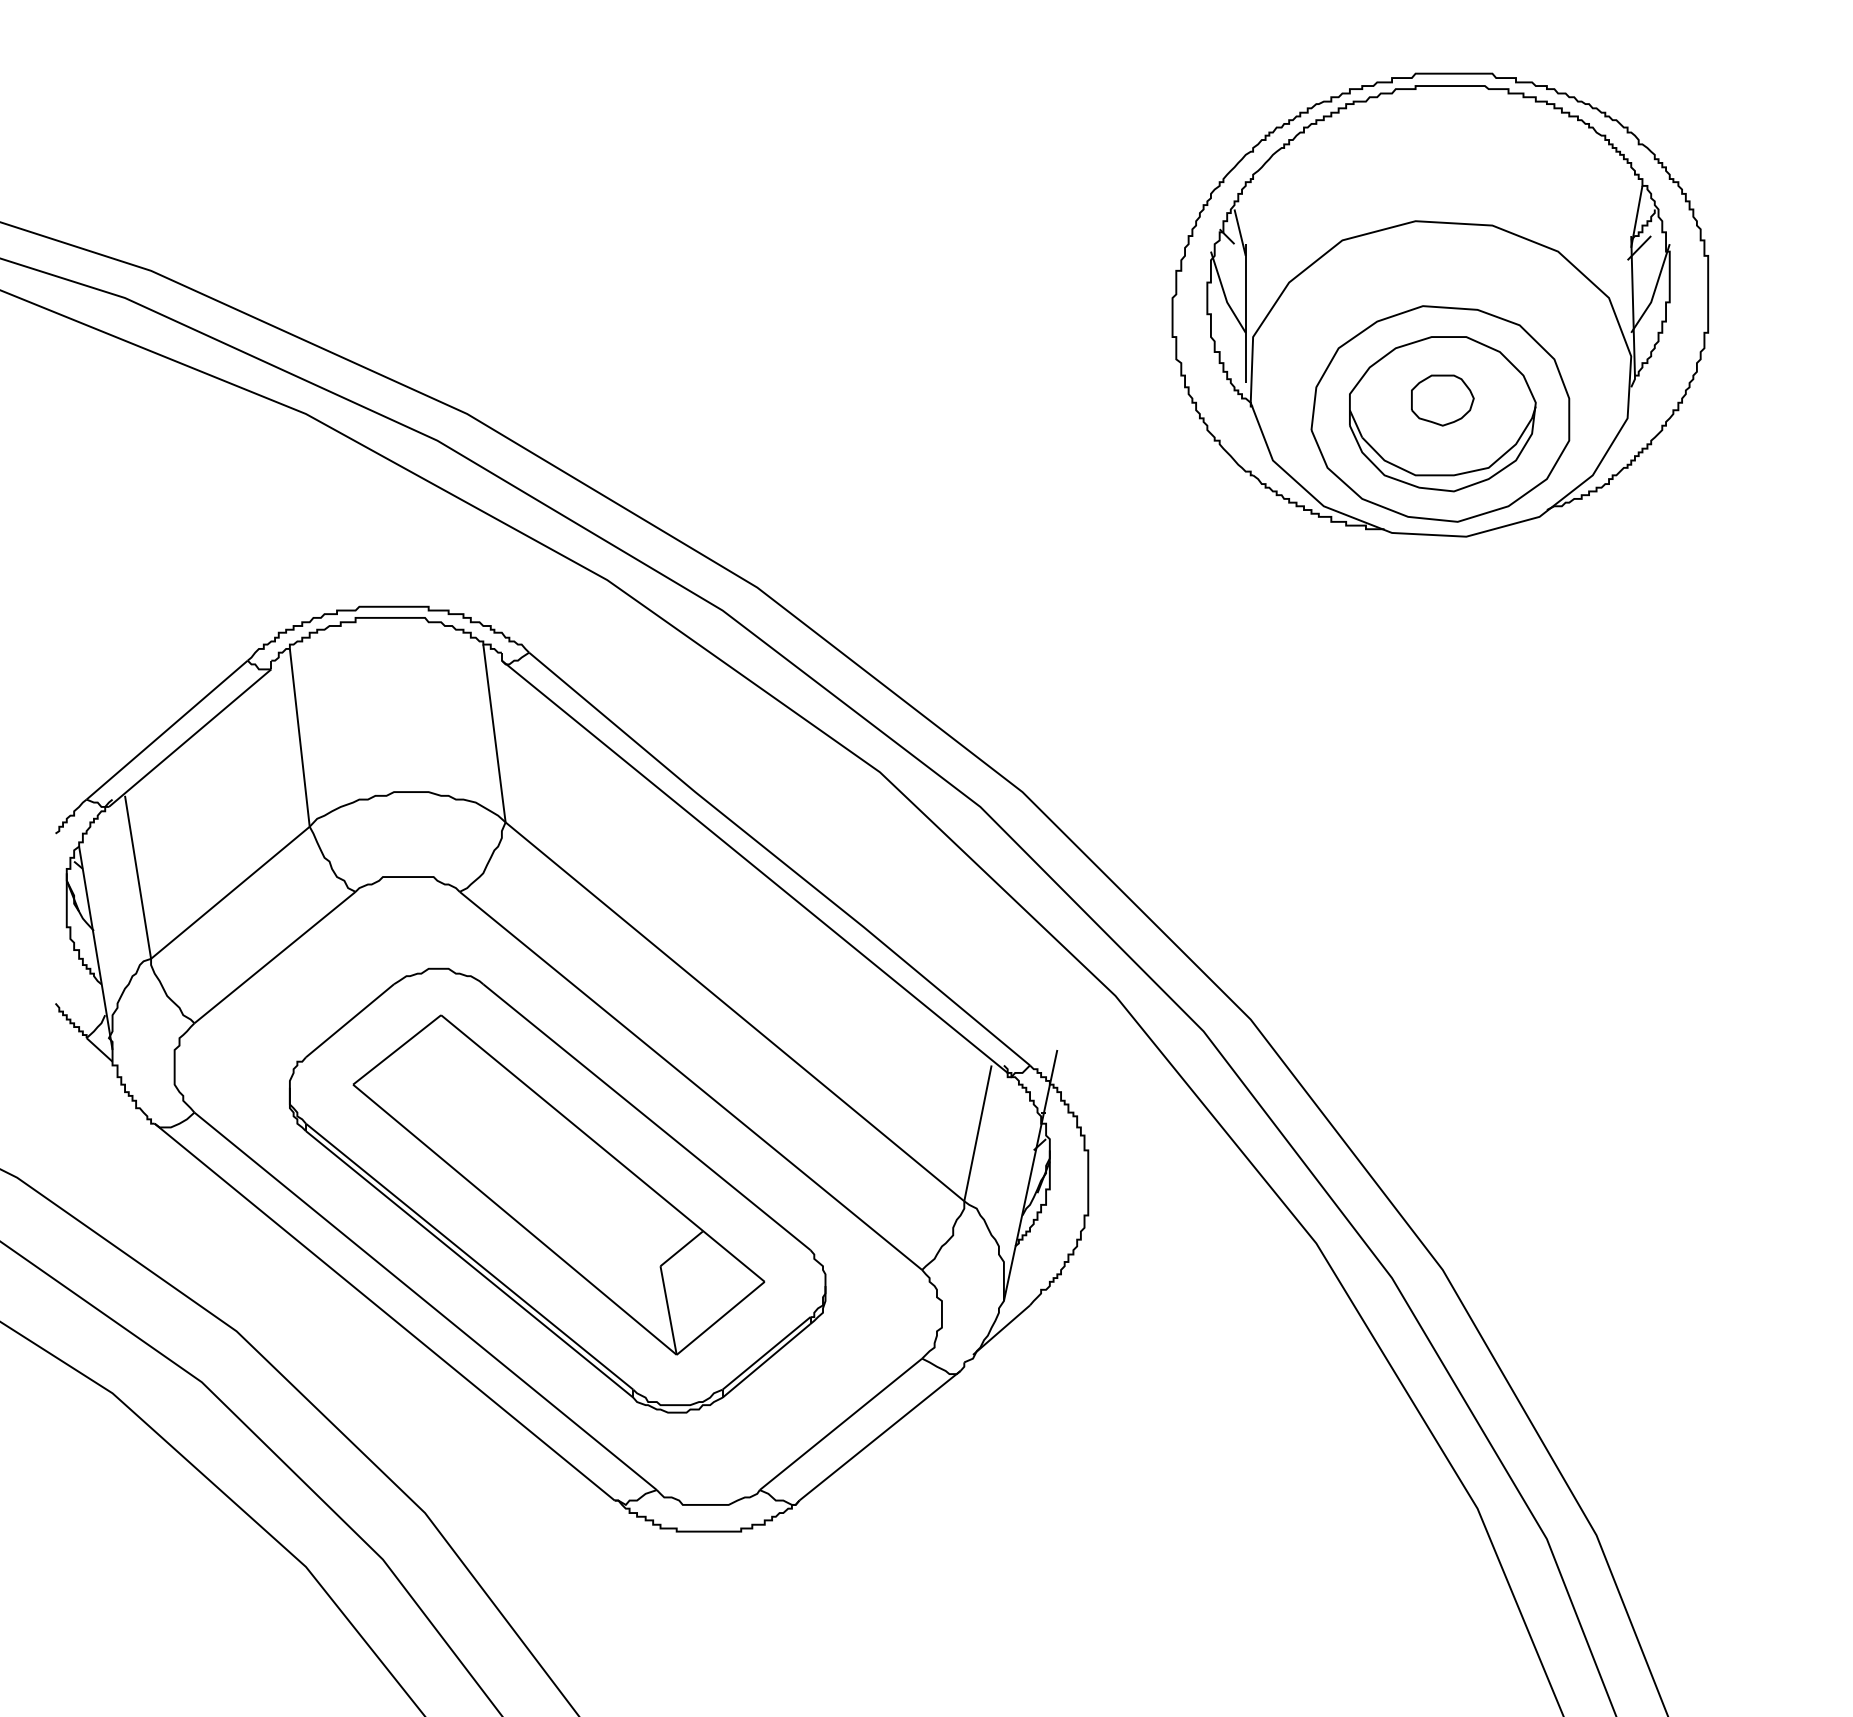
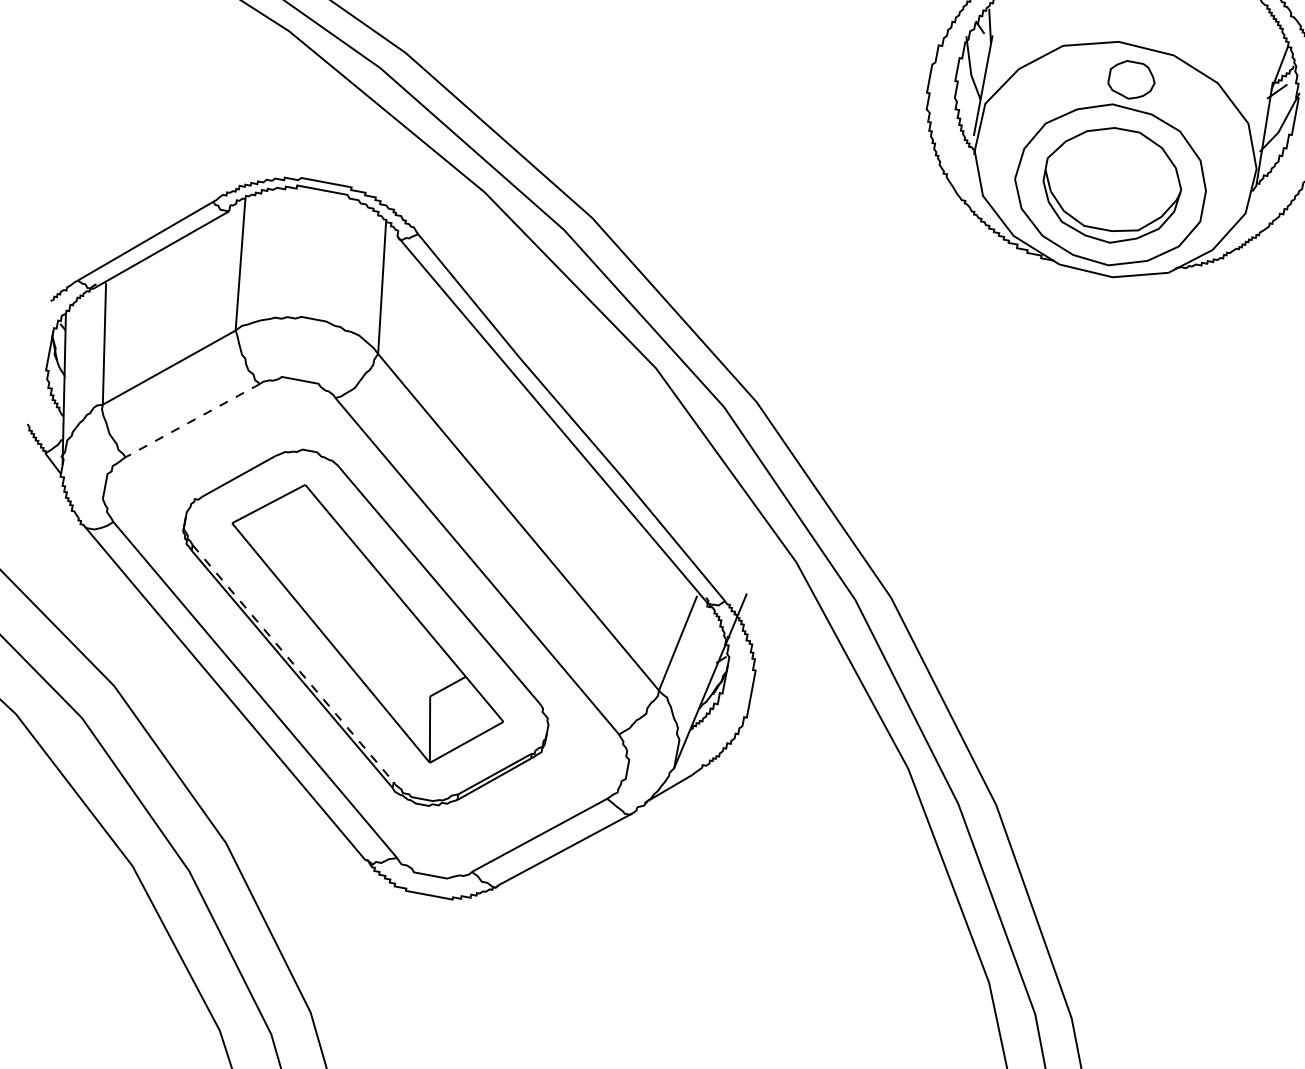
part: (1442, 400) -> (1131, 80), moved
line: (275, 957) -> (193, 420), solid -> dashed
line: (469, 1256) -> (293, 663), solid -> dashed

